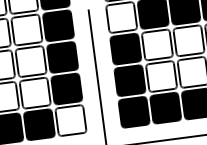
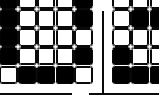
fill: (126, 49) -> (121, 37), removed
fill: (62, 57) -> (83, 37), removed

